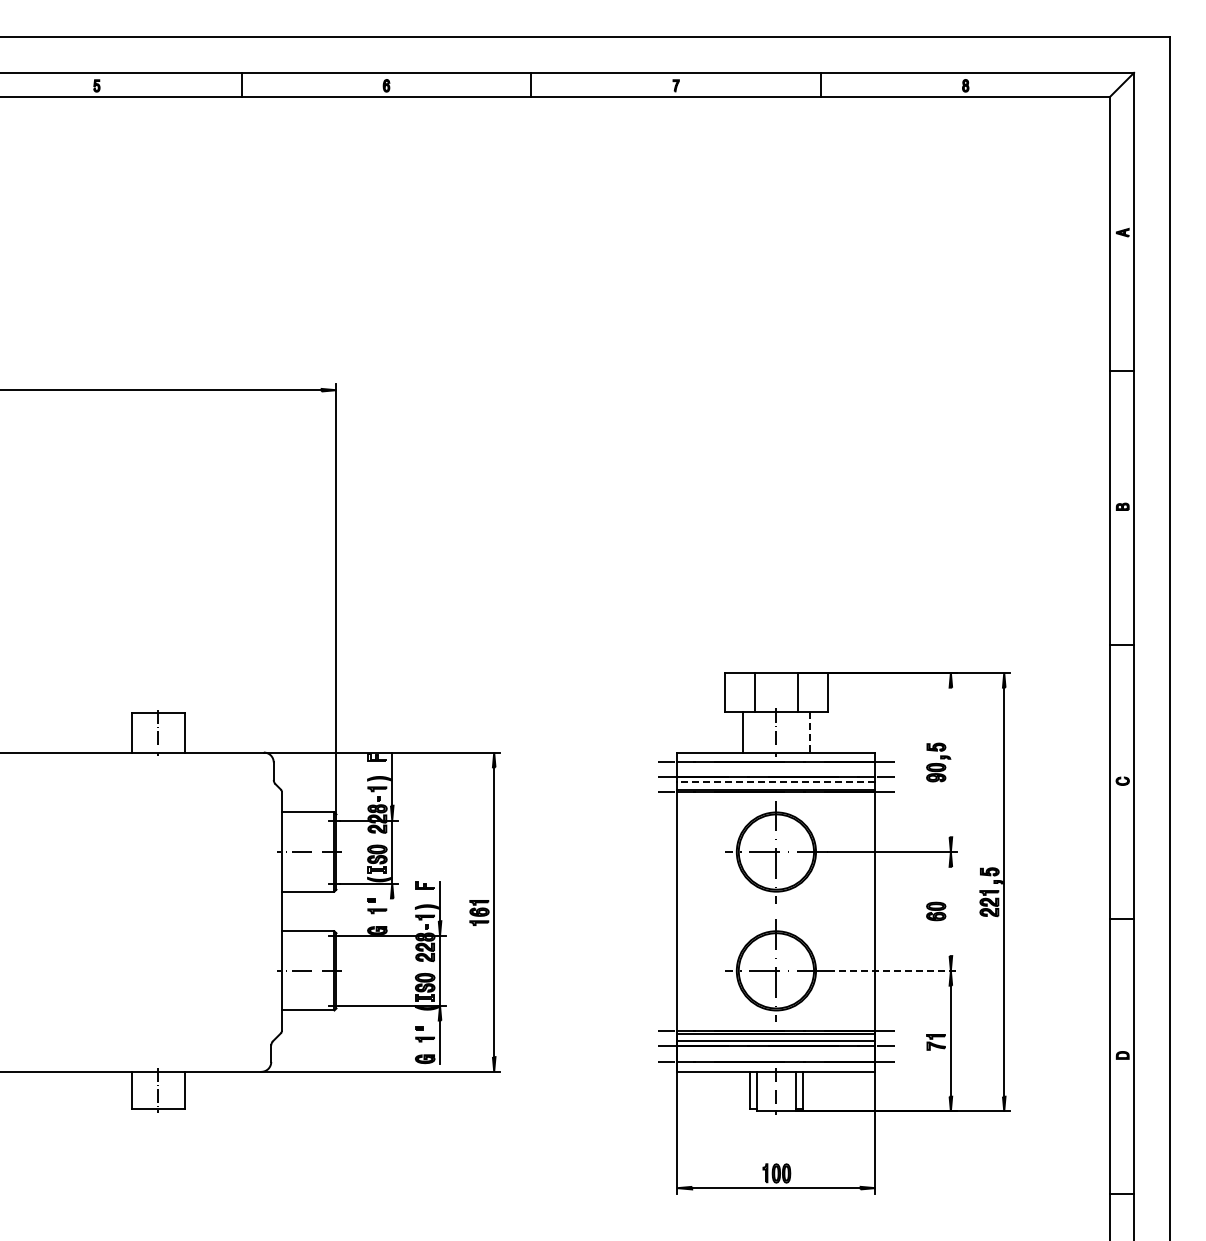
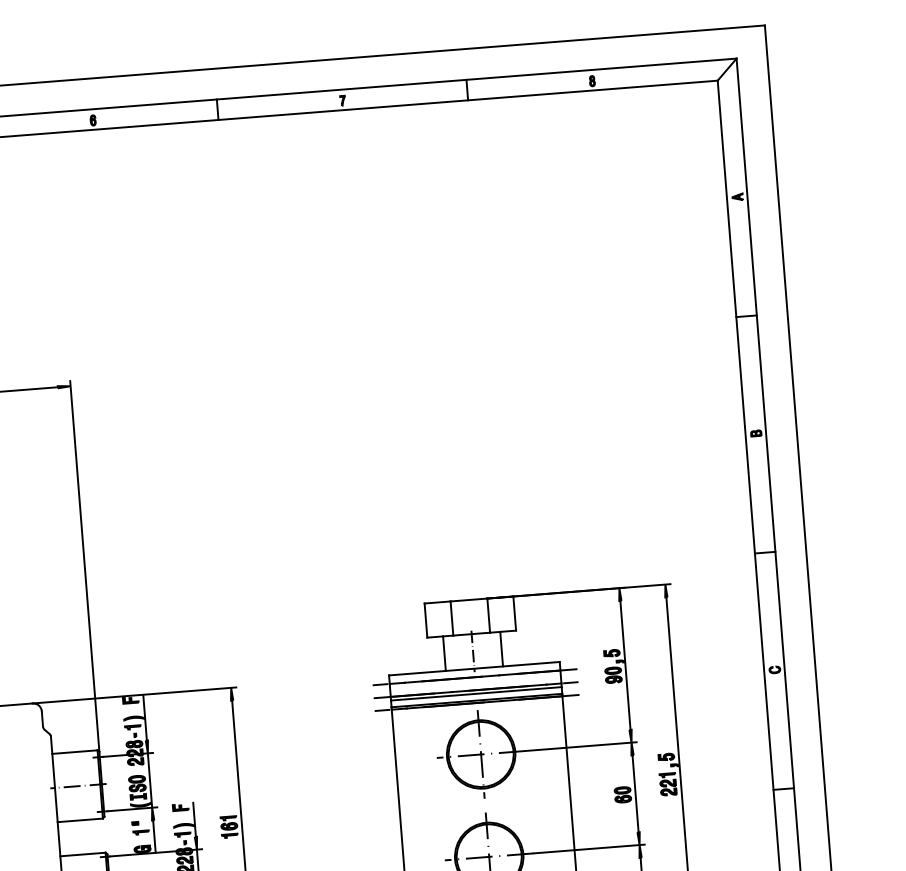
line: (809, 732) -> (501, 649), dashed -> solid
line: (950, 762) -> (625, 665), added
line: (775, 781) -> (475, 693), dashed -> solid
line: (950, 911) -> (635, 793), added
line: (392, 916) -> (154, 836), added
line: (892, 970) -> (589, 848), dashed -> solid

